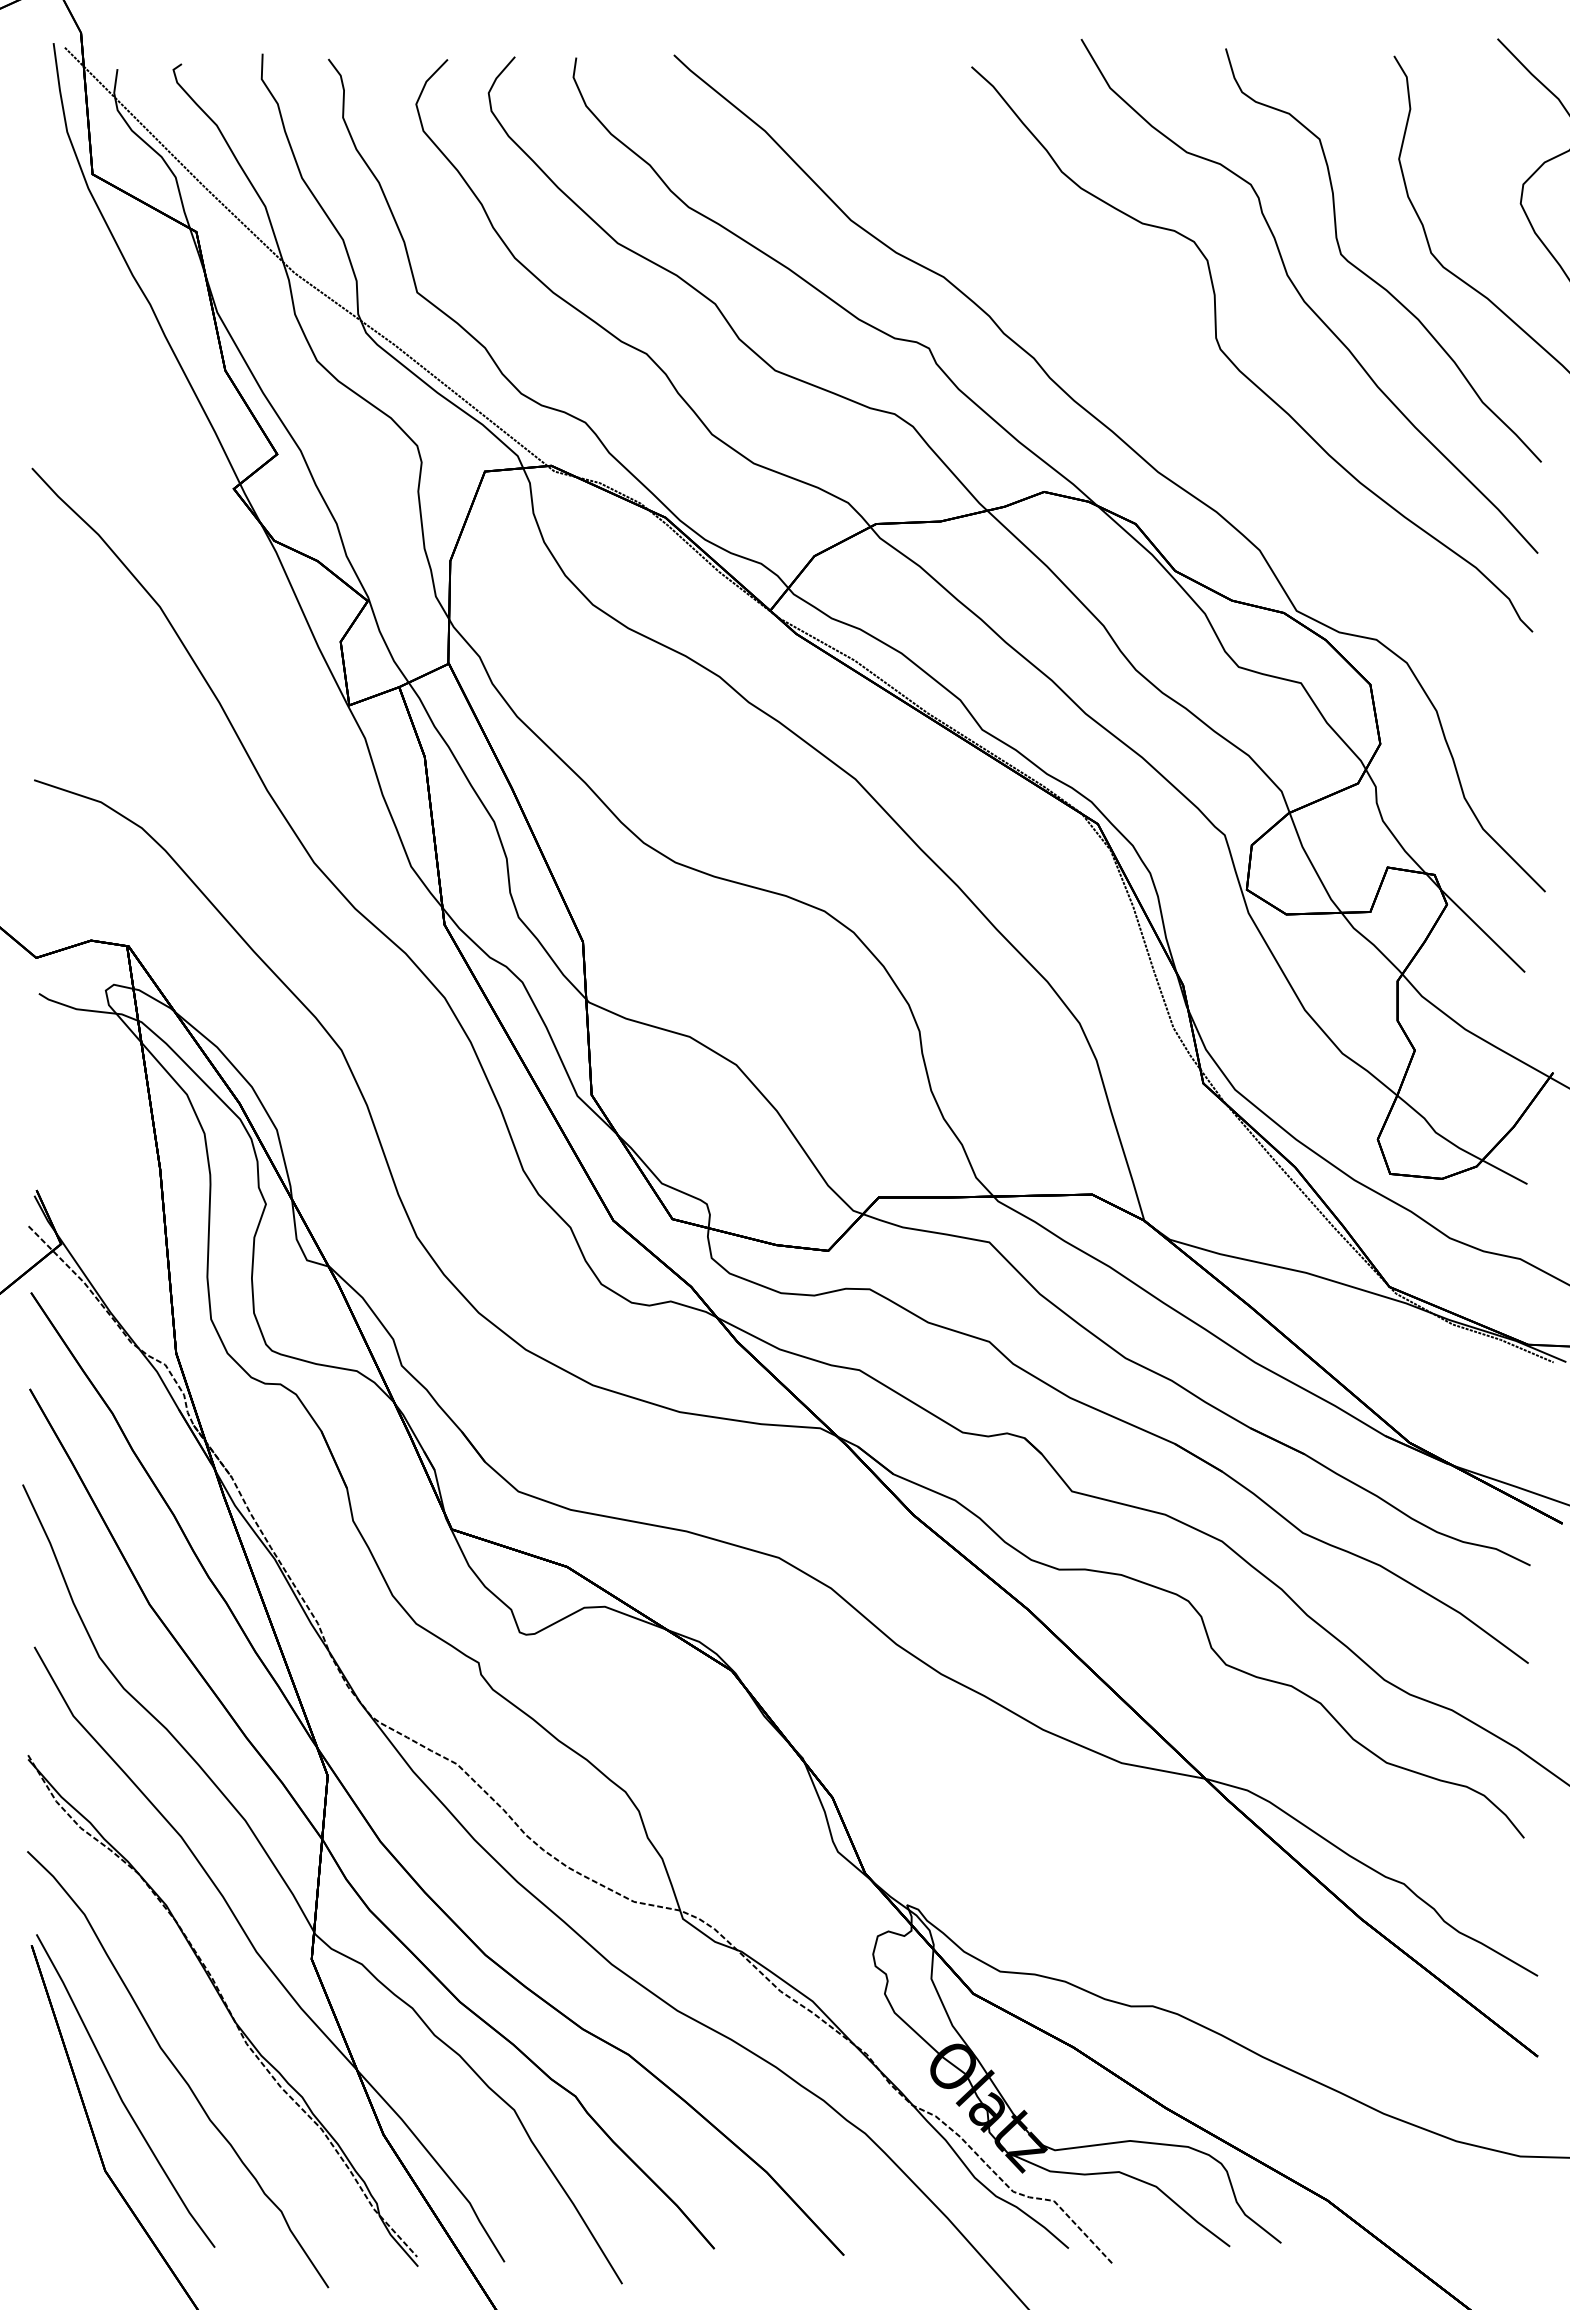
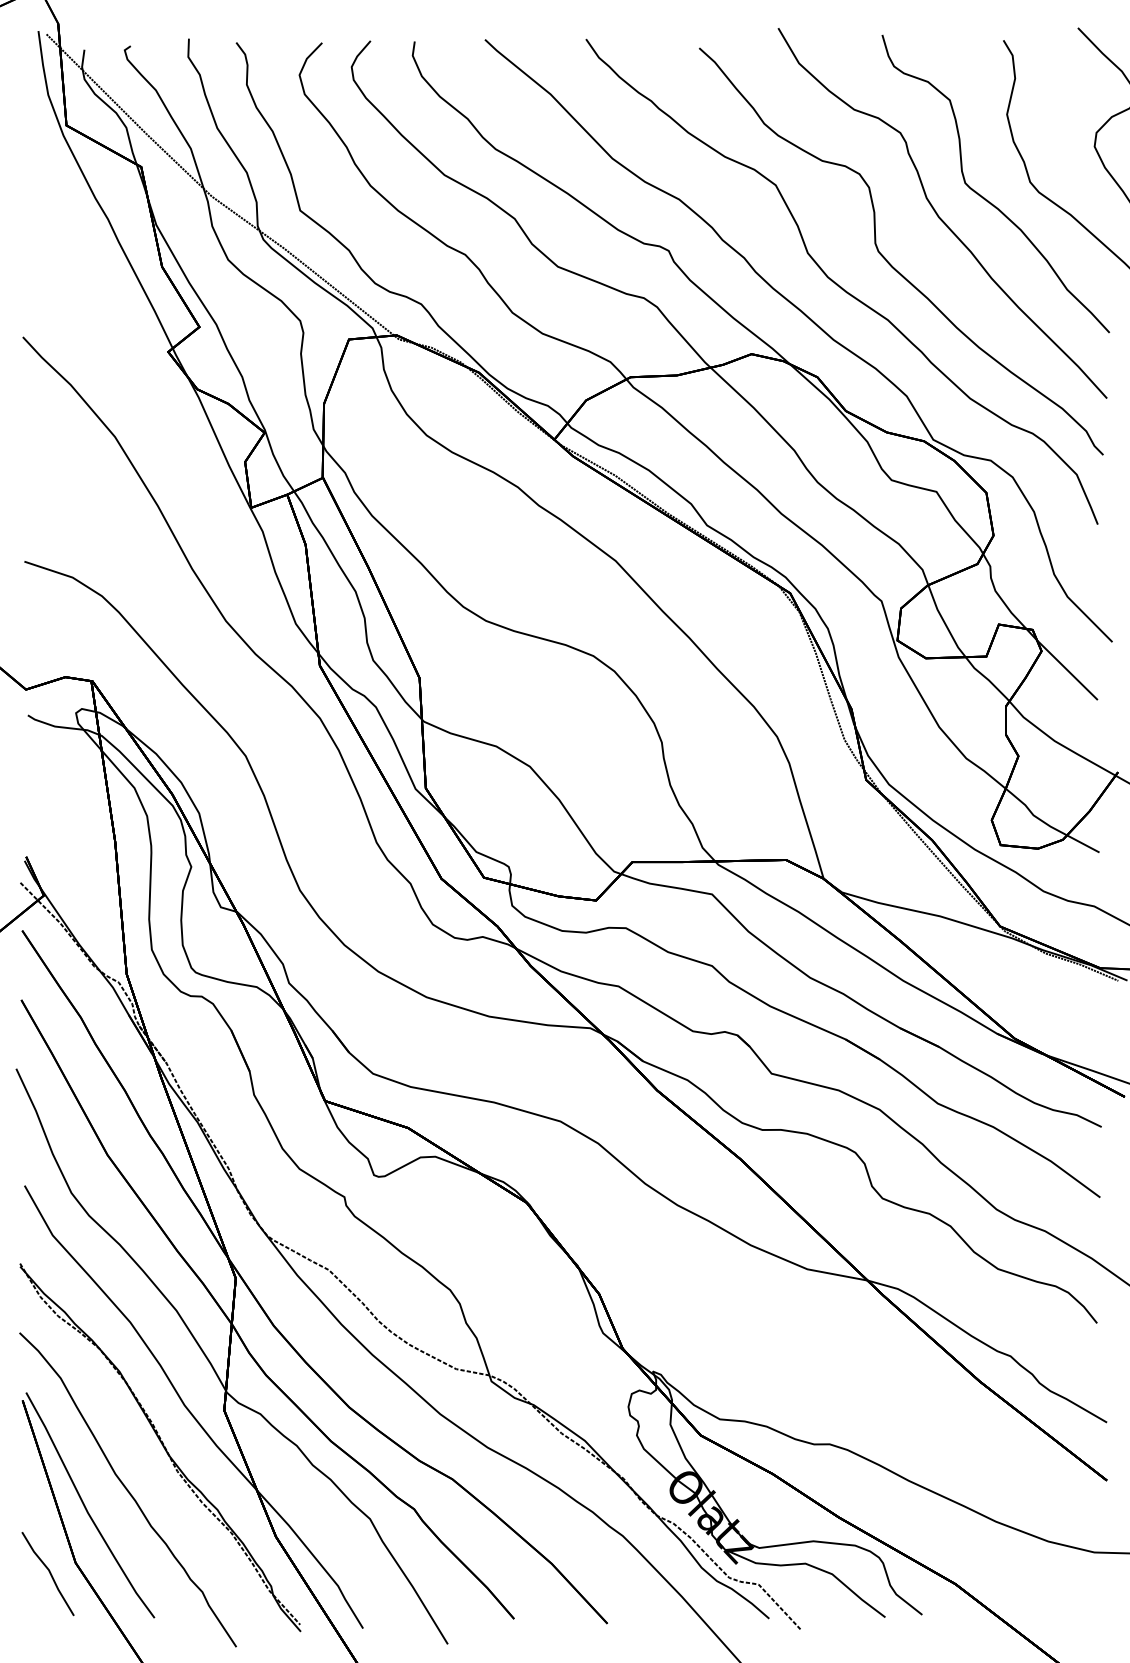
part: (1169, 391) -> (841, 281), added
part: (66, 2186) -> (47, 1574), added

